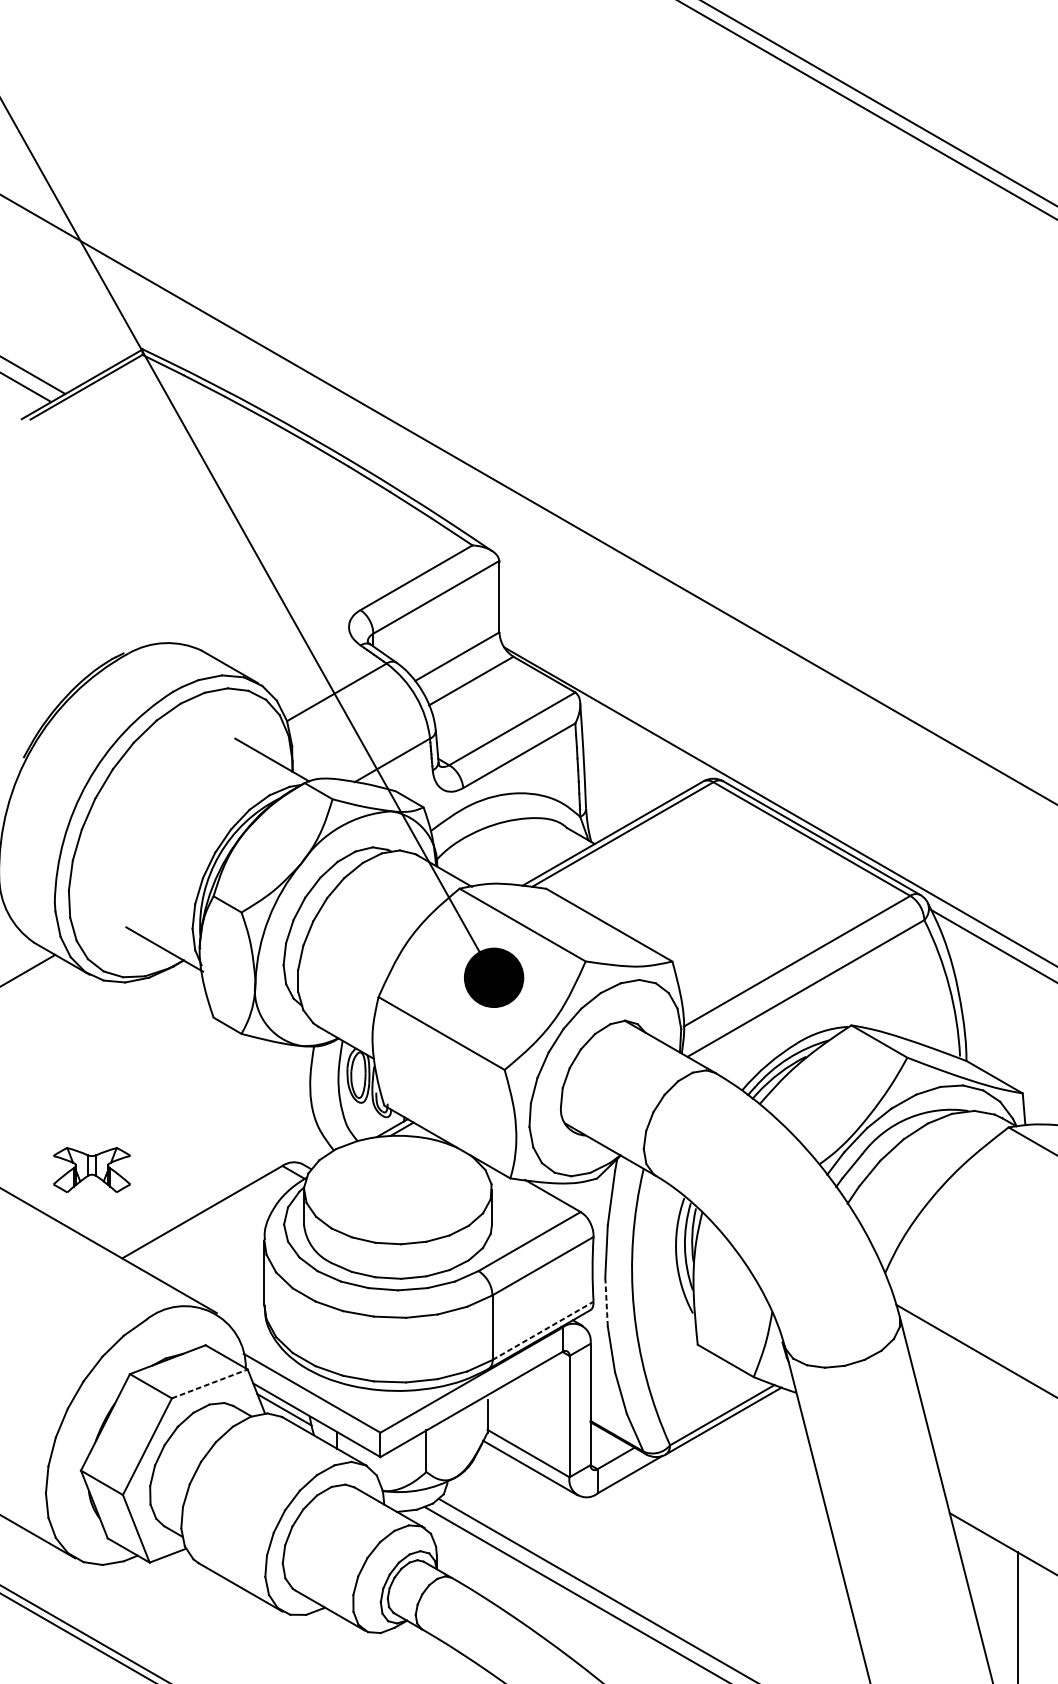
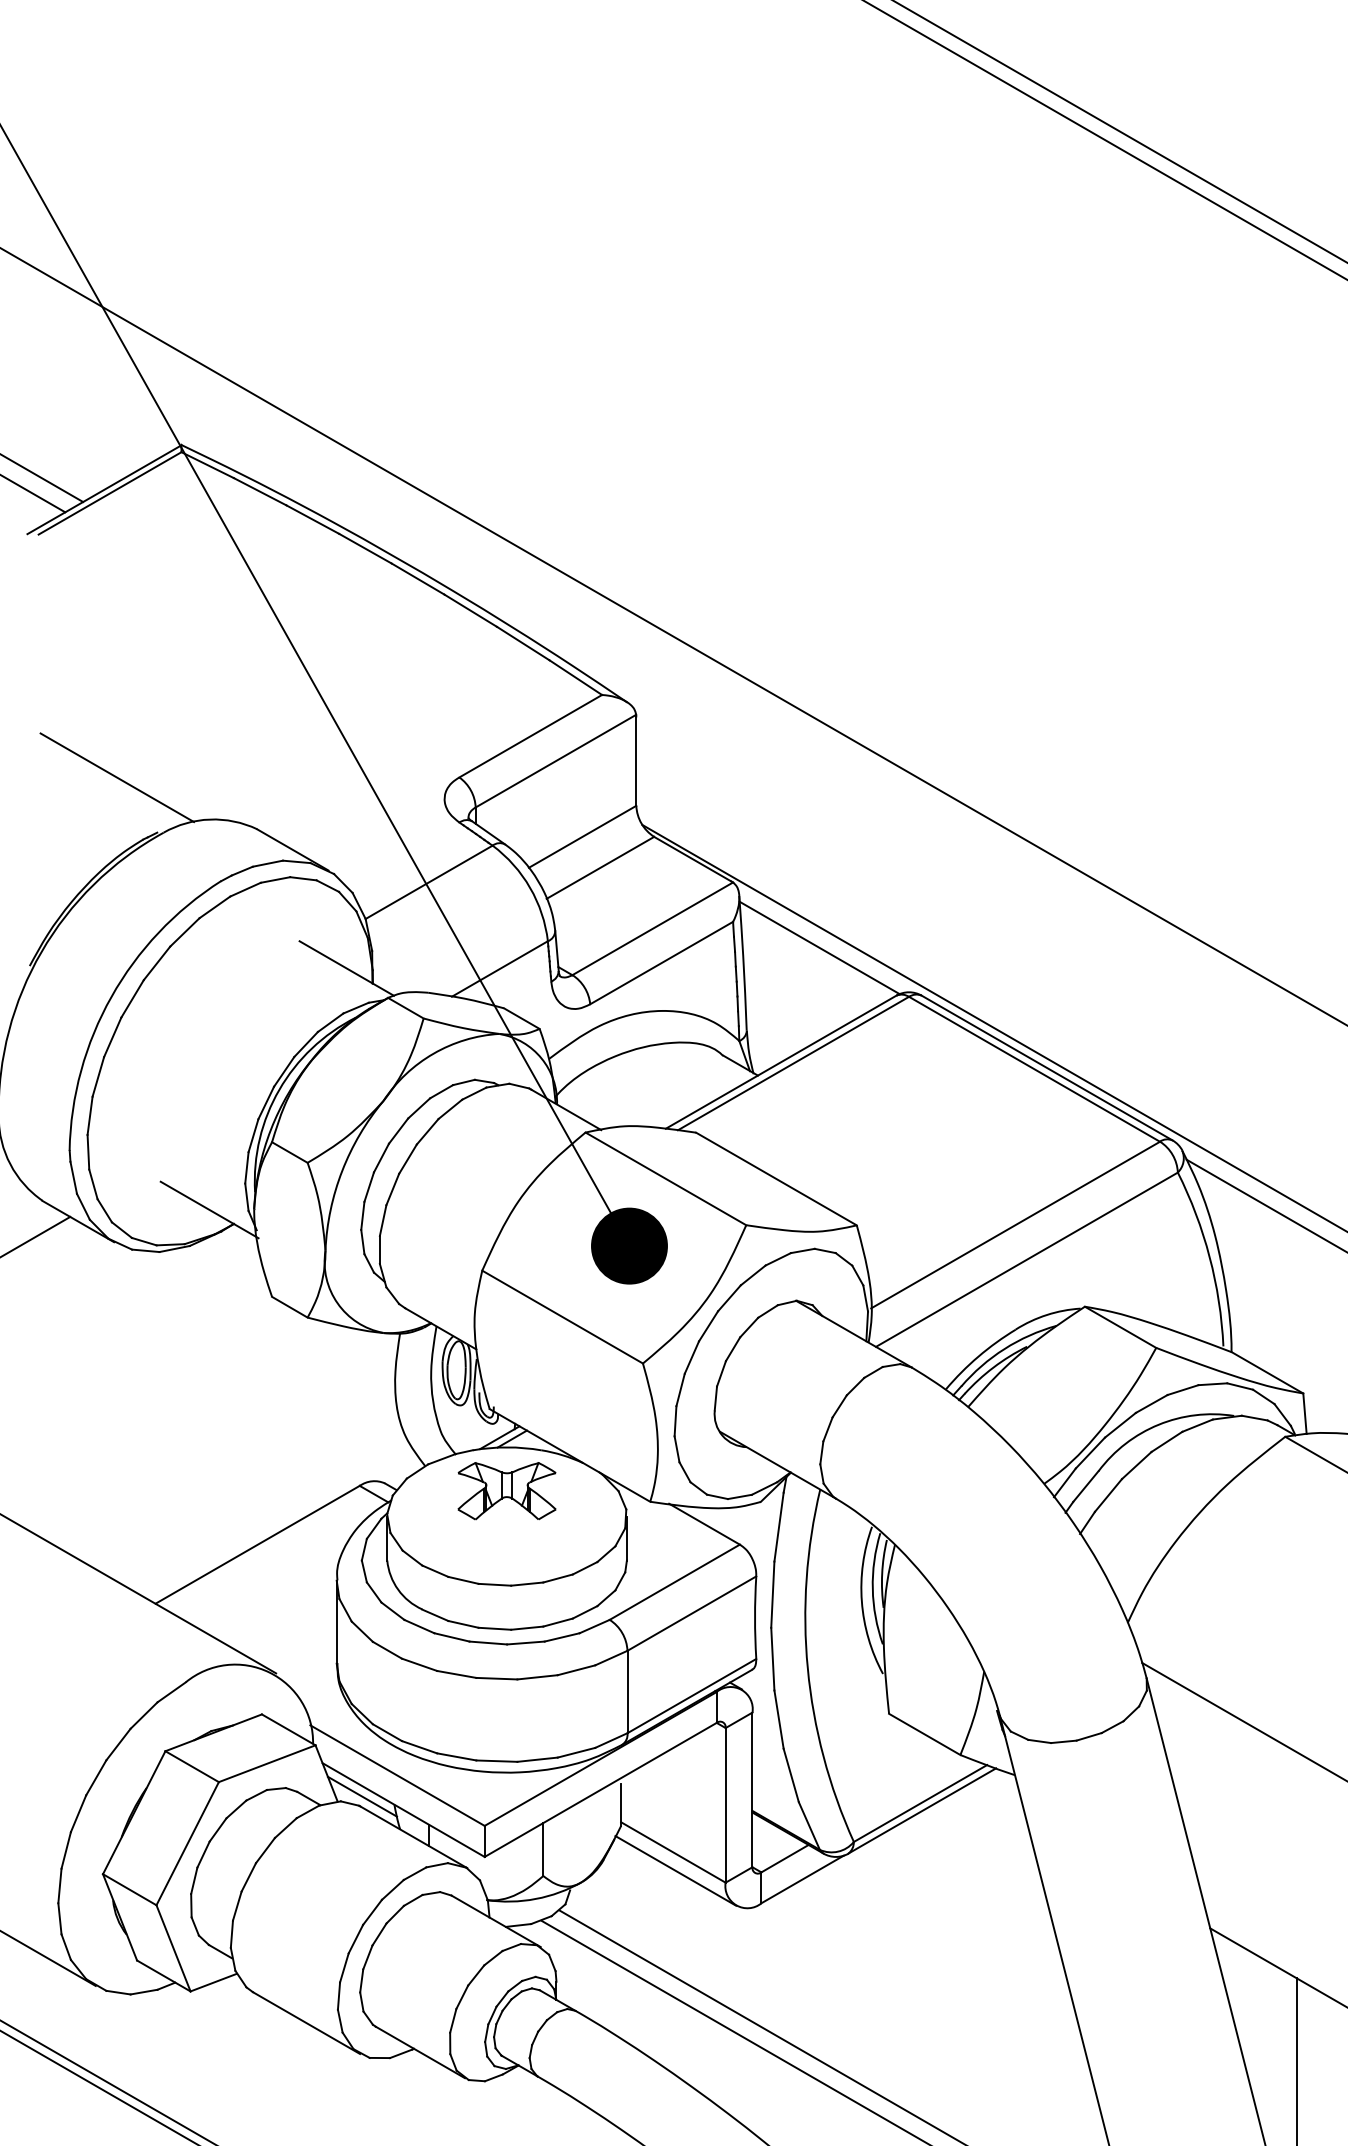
line: (92, 610) -> (117, 777), added
line: (643, 743) -> (819, 947), added
part: (91, 1170) -> (506, 1491), moved
line: (606, 1301) -> (772, 1658), dashed -> solid
line: (543, 1330) -> (692, 1695), dashed -> solid
line: (210, 1383) -> (267, 1763), dashed -> solid

